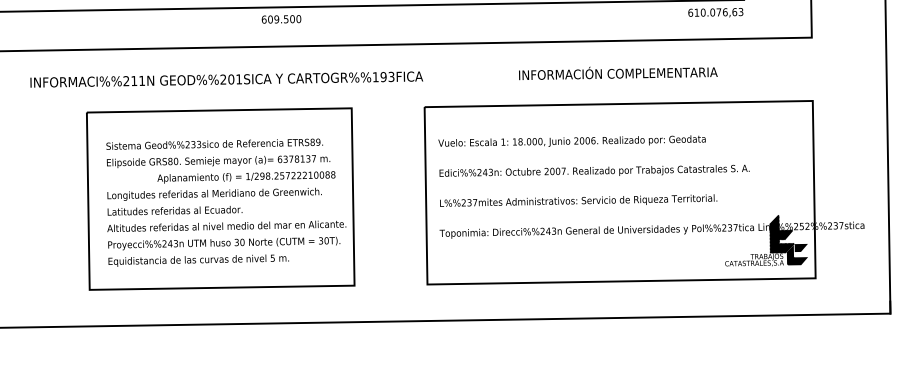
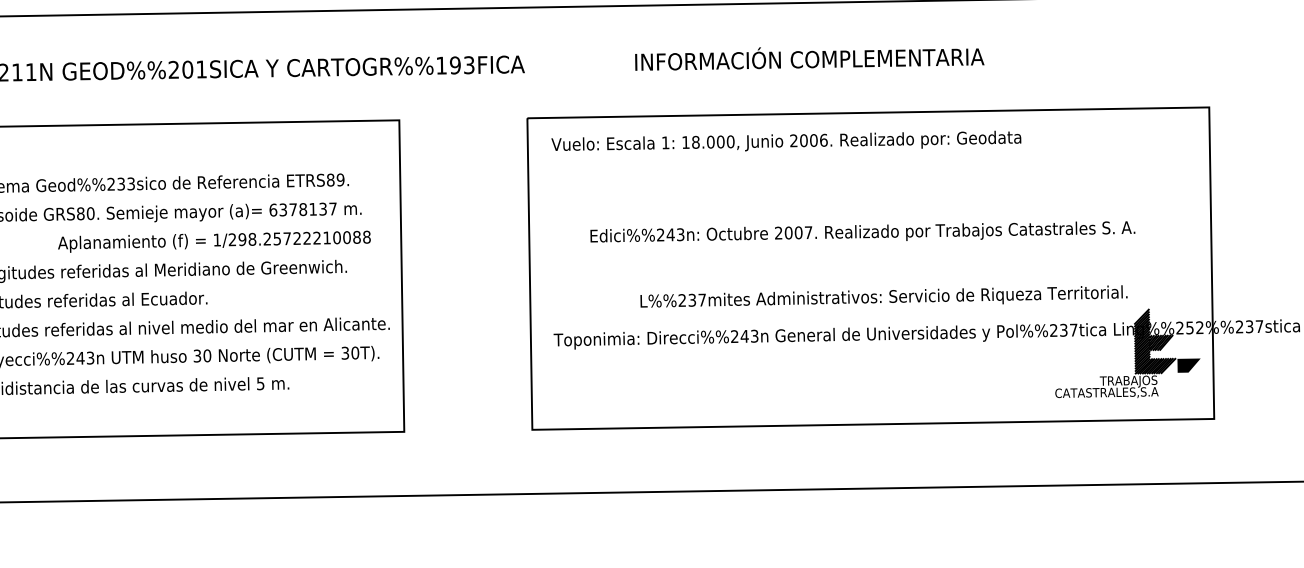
text: (618, 73) -> (809, 59), moved
text: (571, 140) -> (785, 139), moved
text: (594, 170) -> (862, 231), moved
text: (578, 200) -> (883, 296), moved
fill: (797, 255) -> (1182, 378), removed

